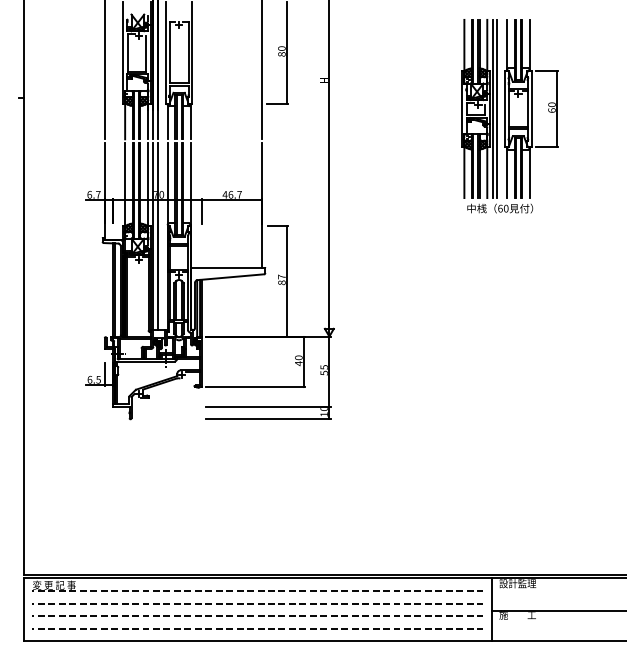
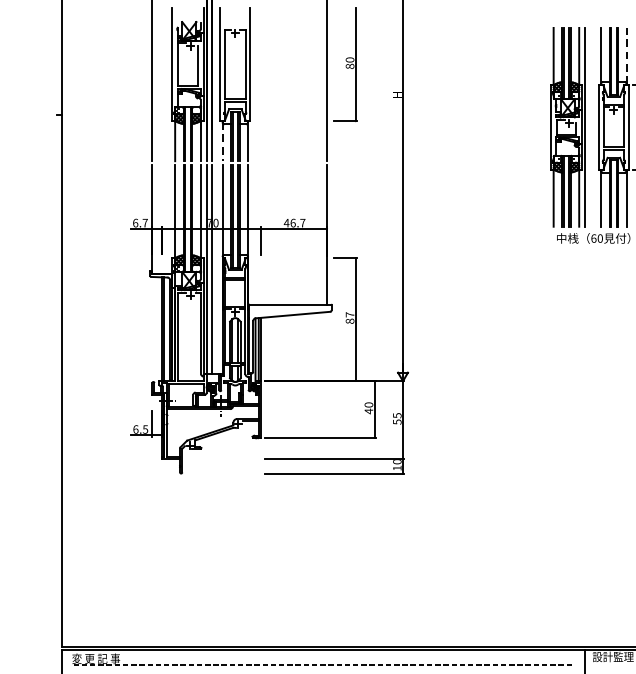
line: (529, 44) -> (626, 55), solid -> dashed
line: (497, 108) -> (590, 126), removed
line: (167, 122) -> (222, 142), solid -> dashed

